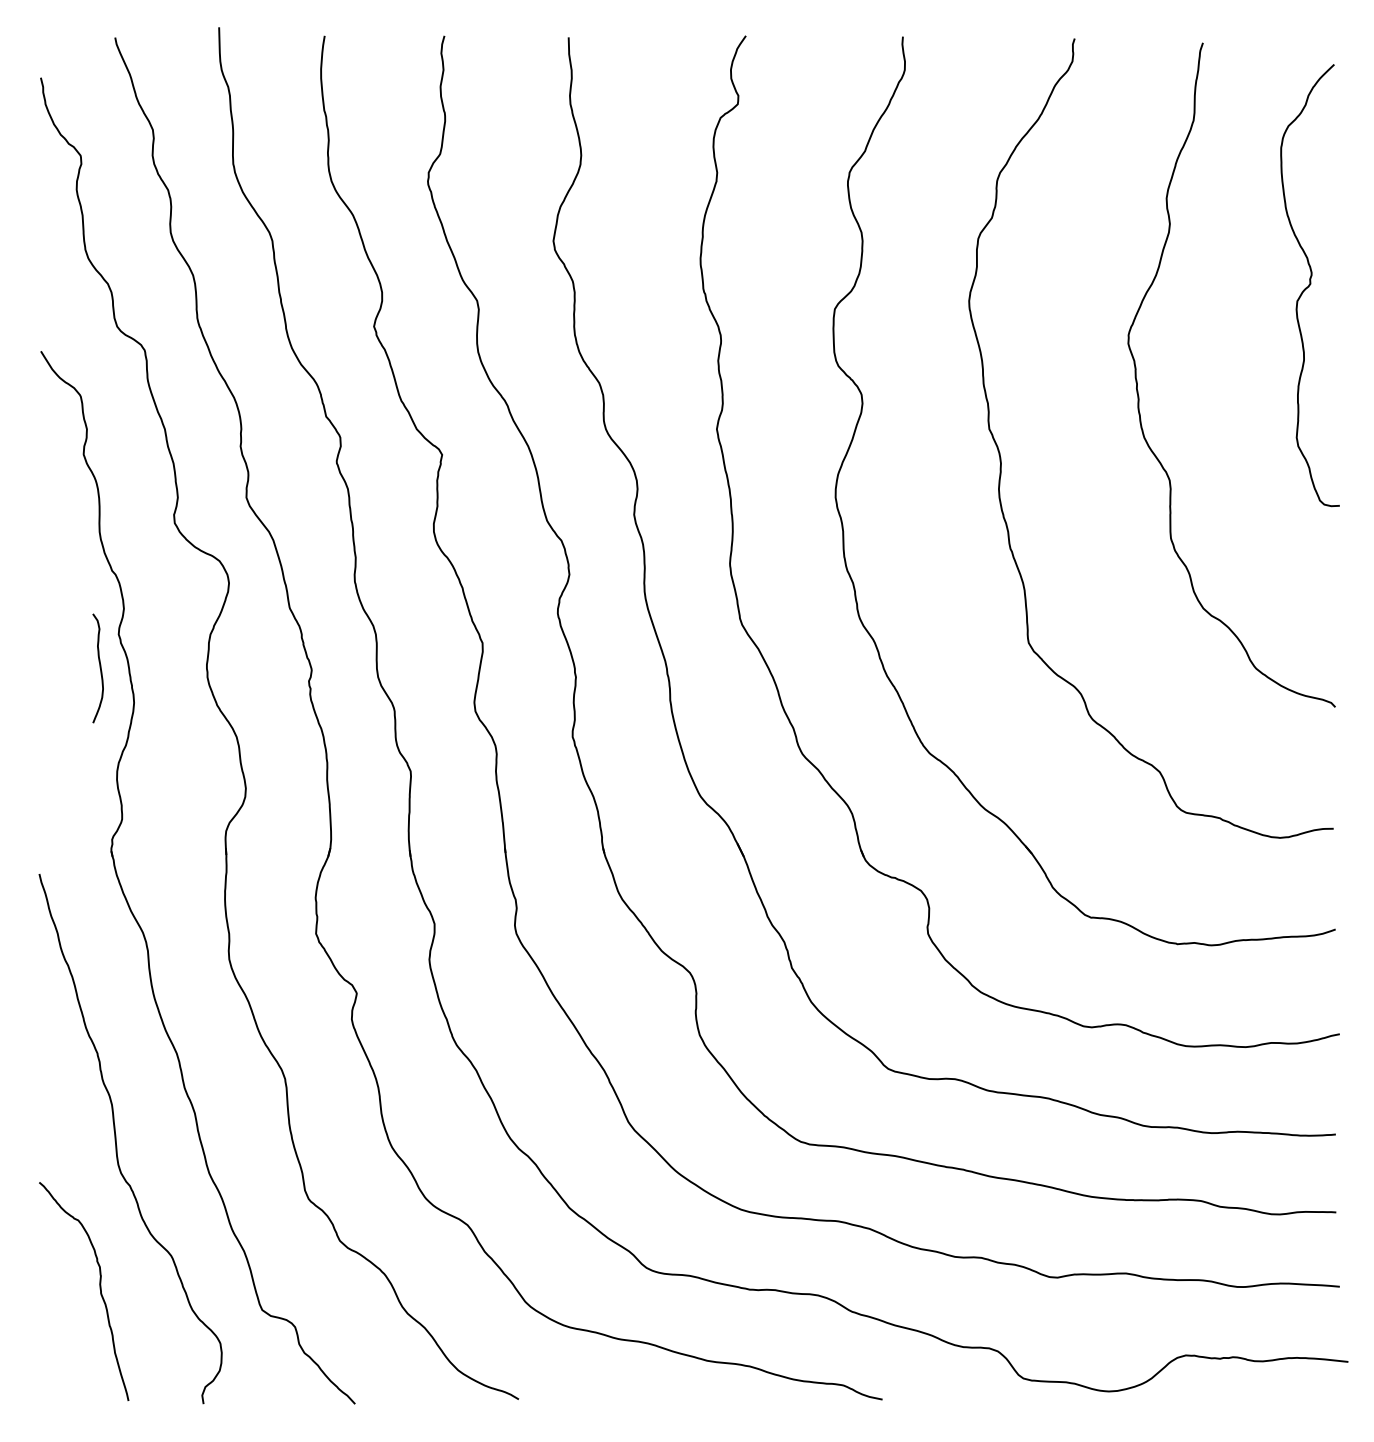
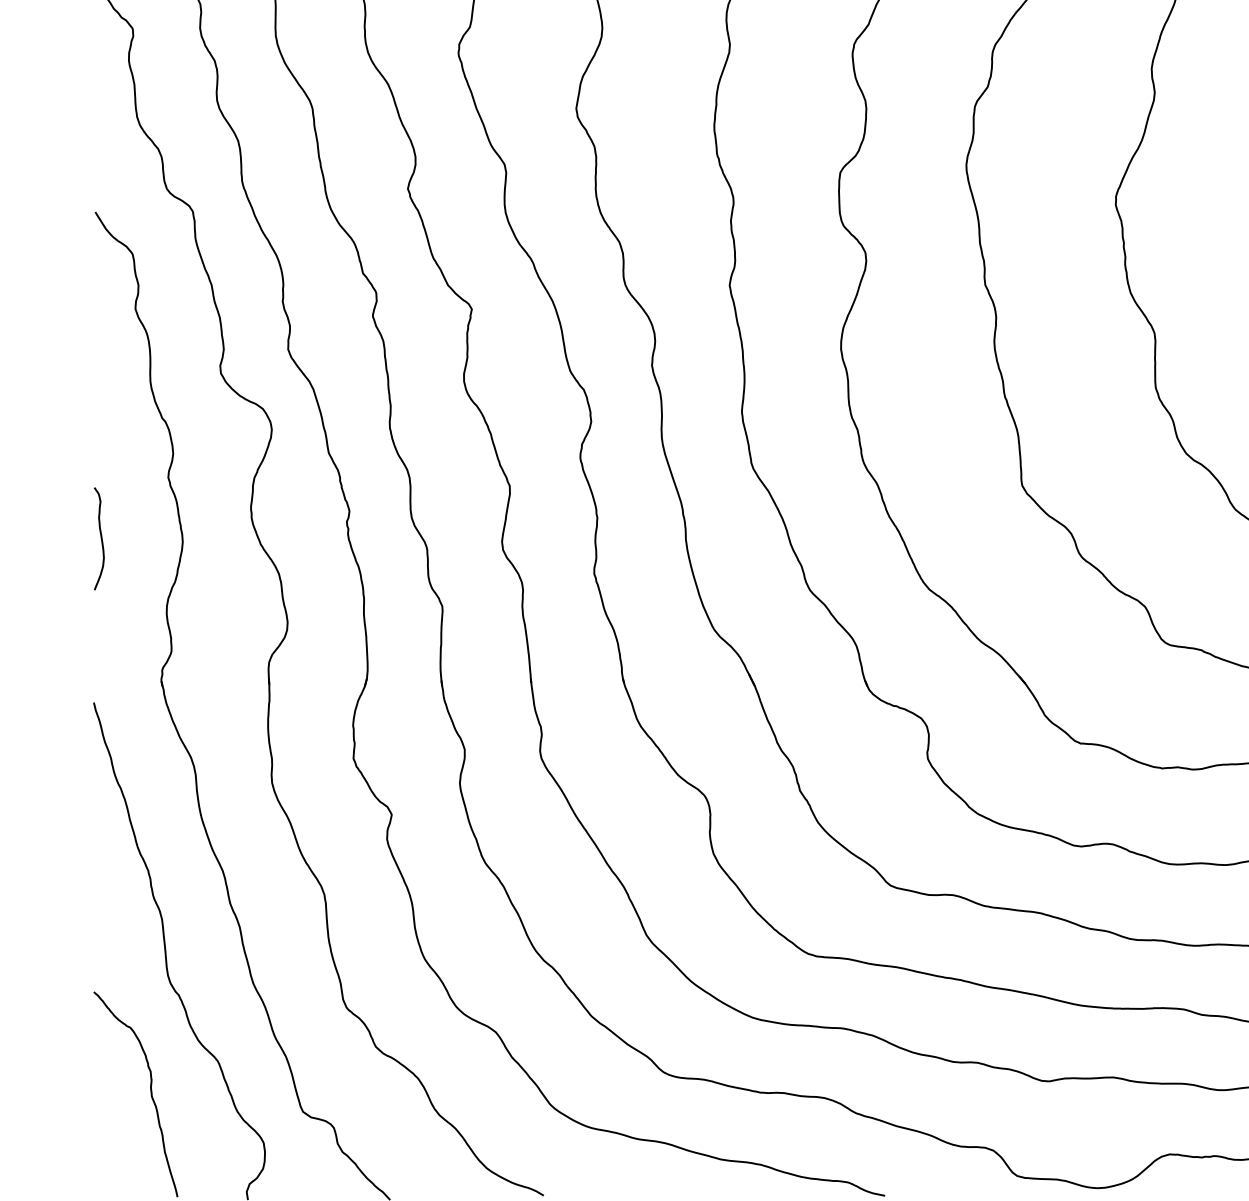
curve: (99, 668) -> (100, 538), moved

